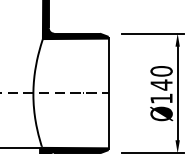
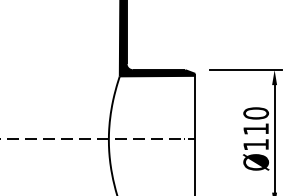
text: (161, 84) -> (255, 128), Ø140 -> Ø110

